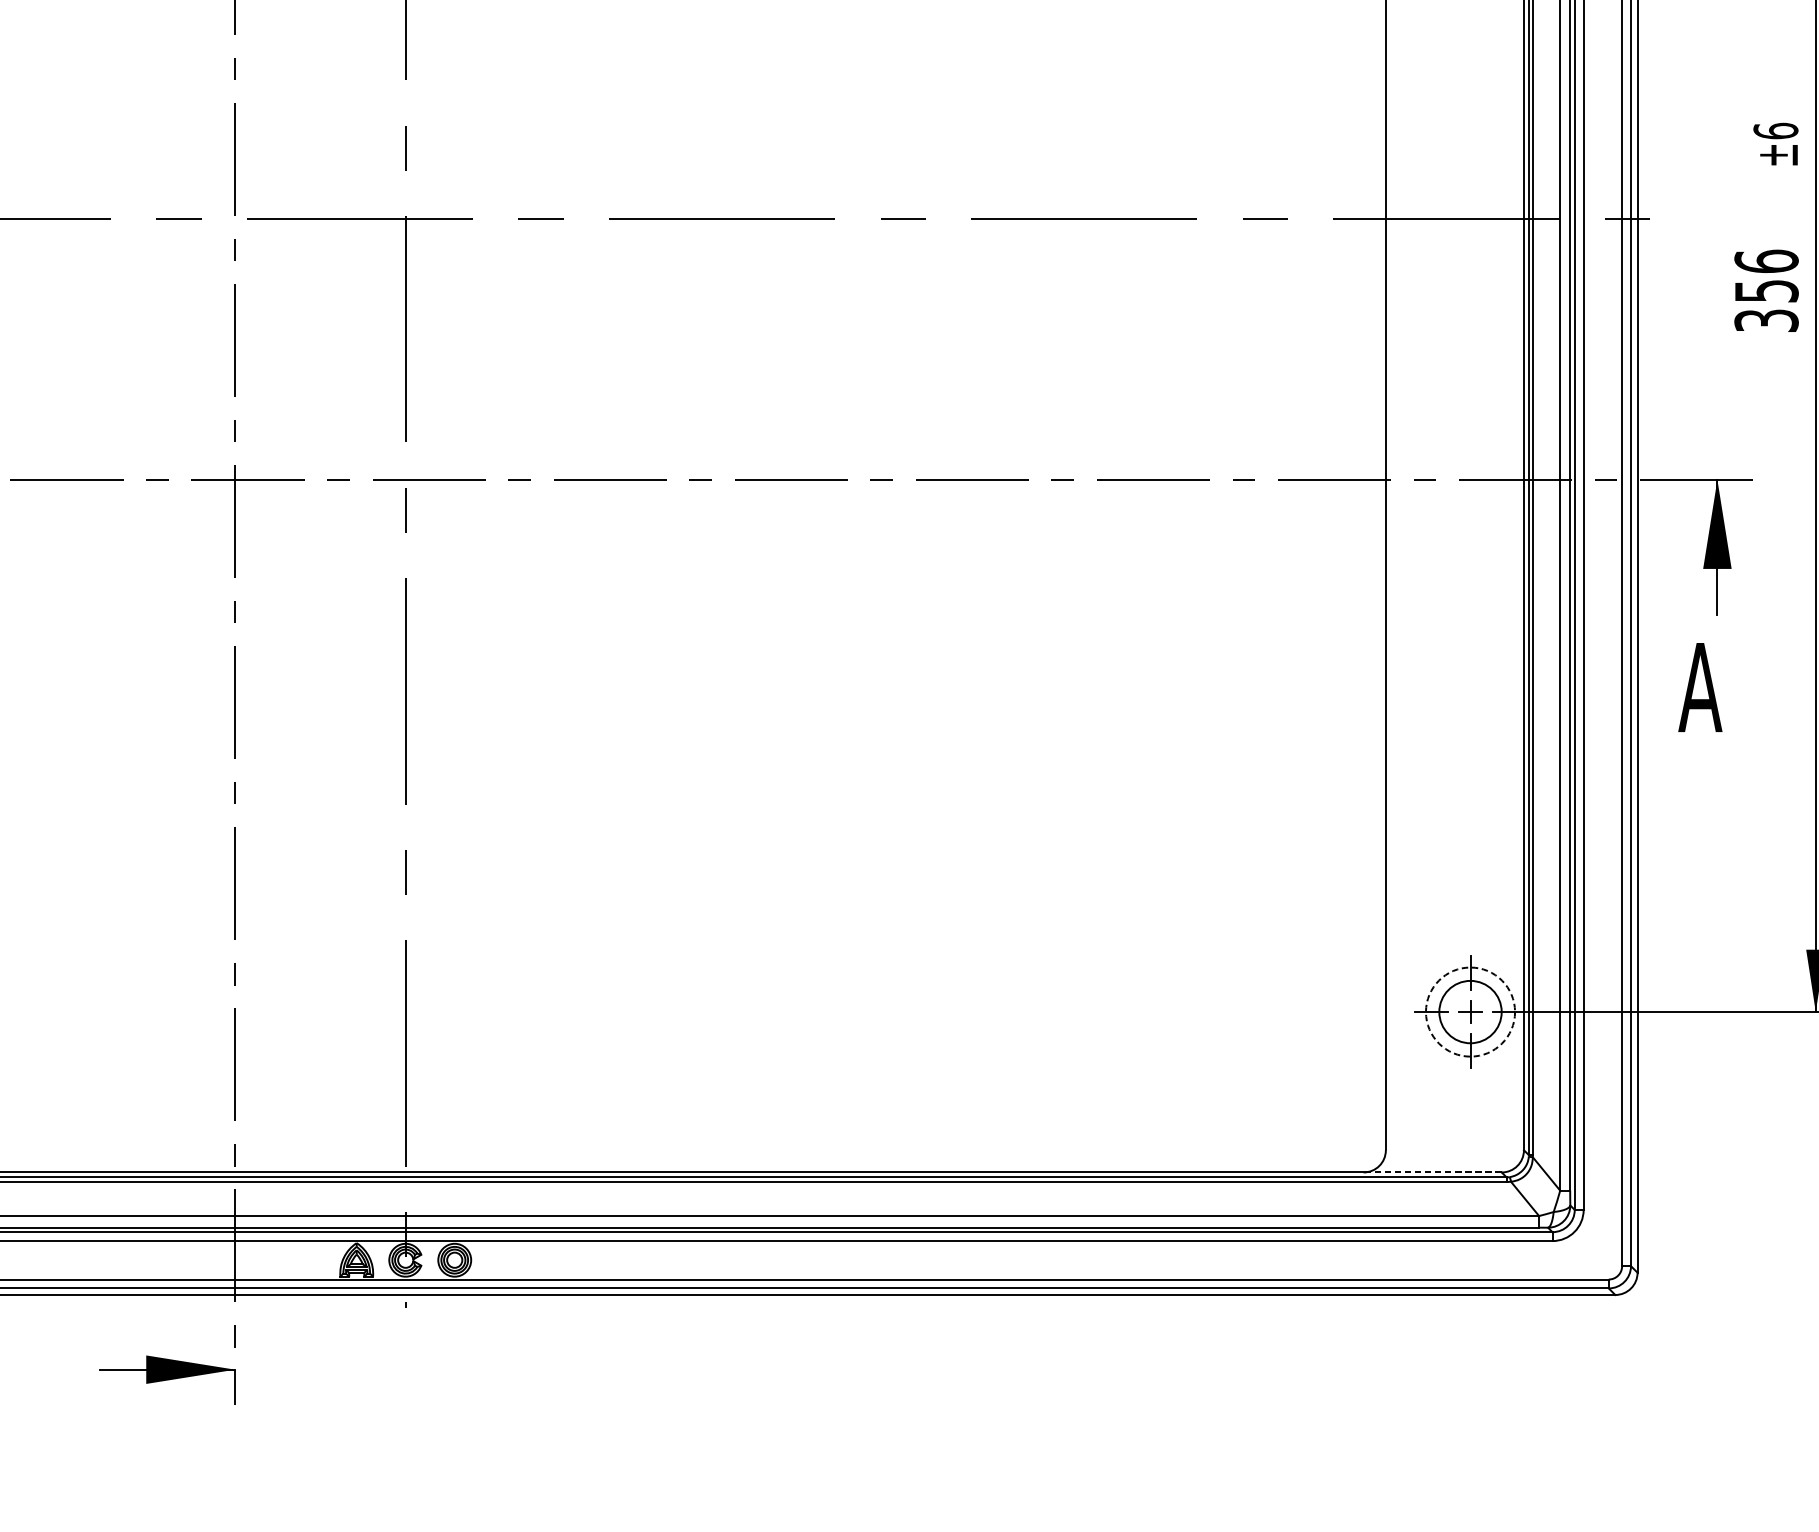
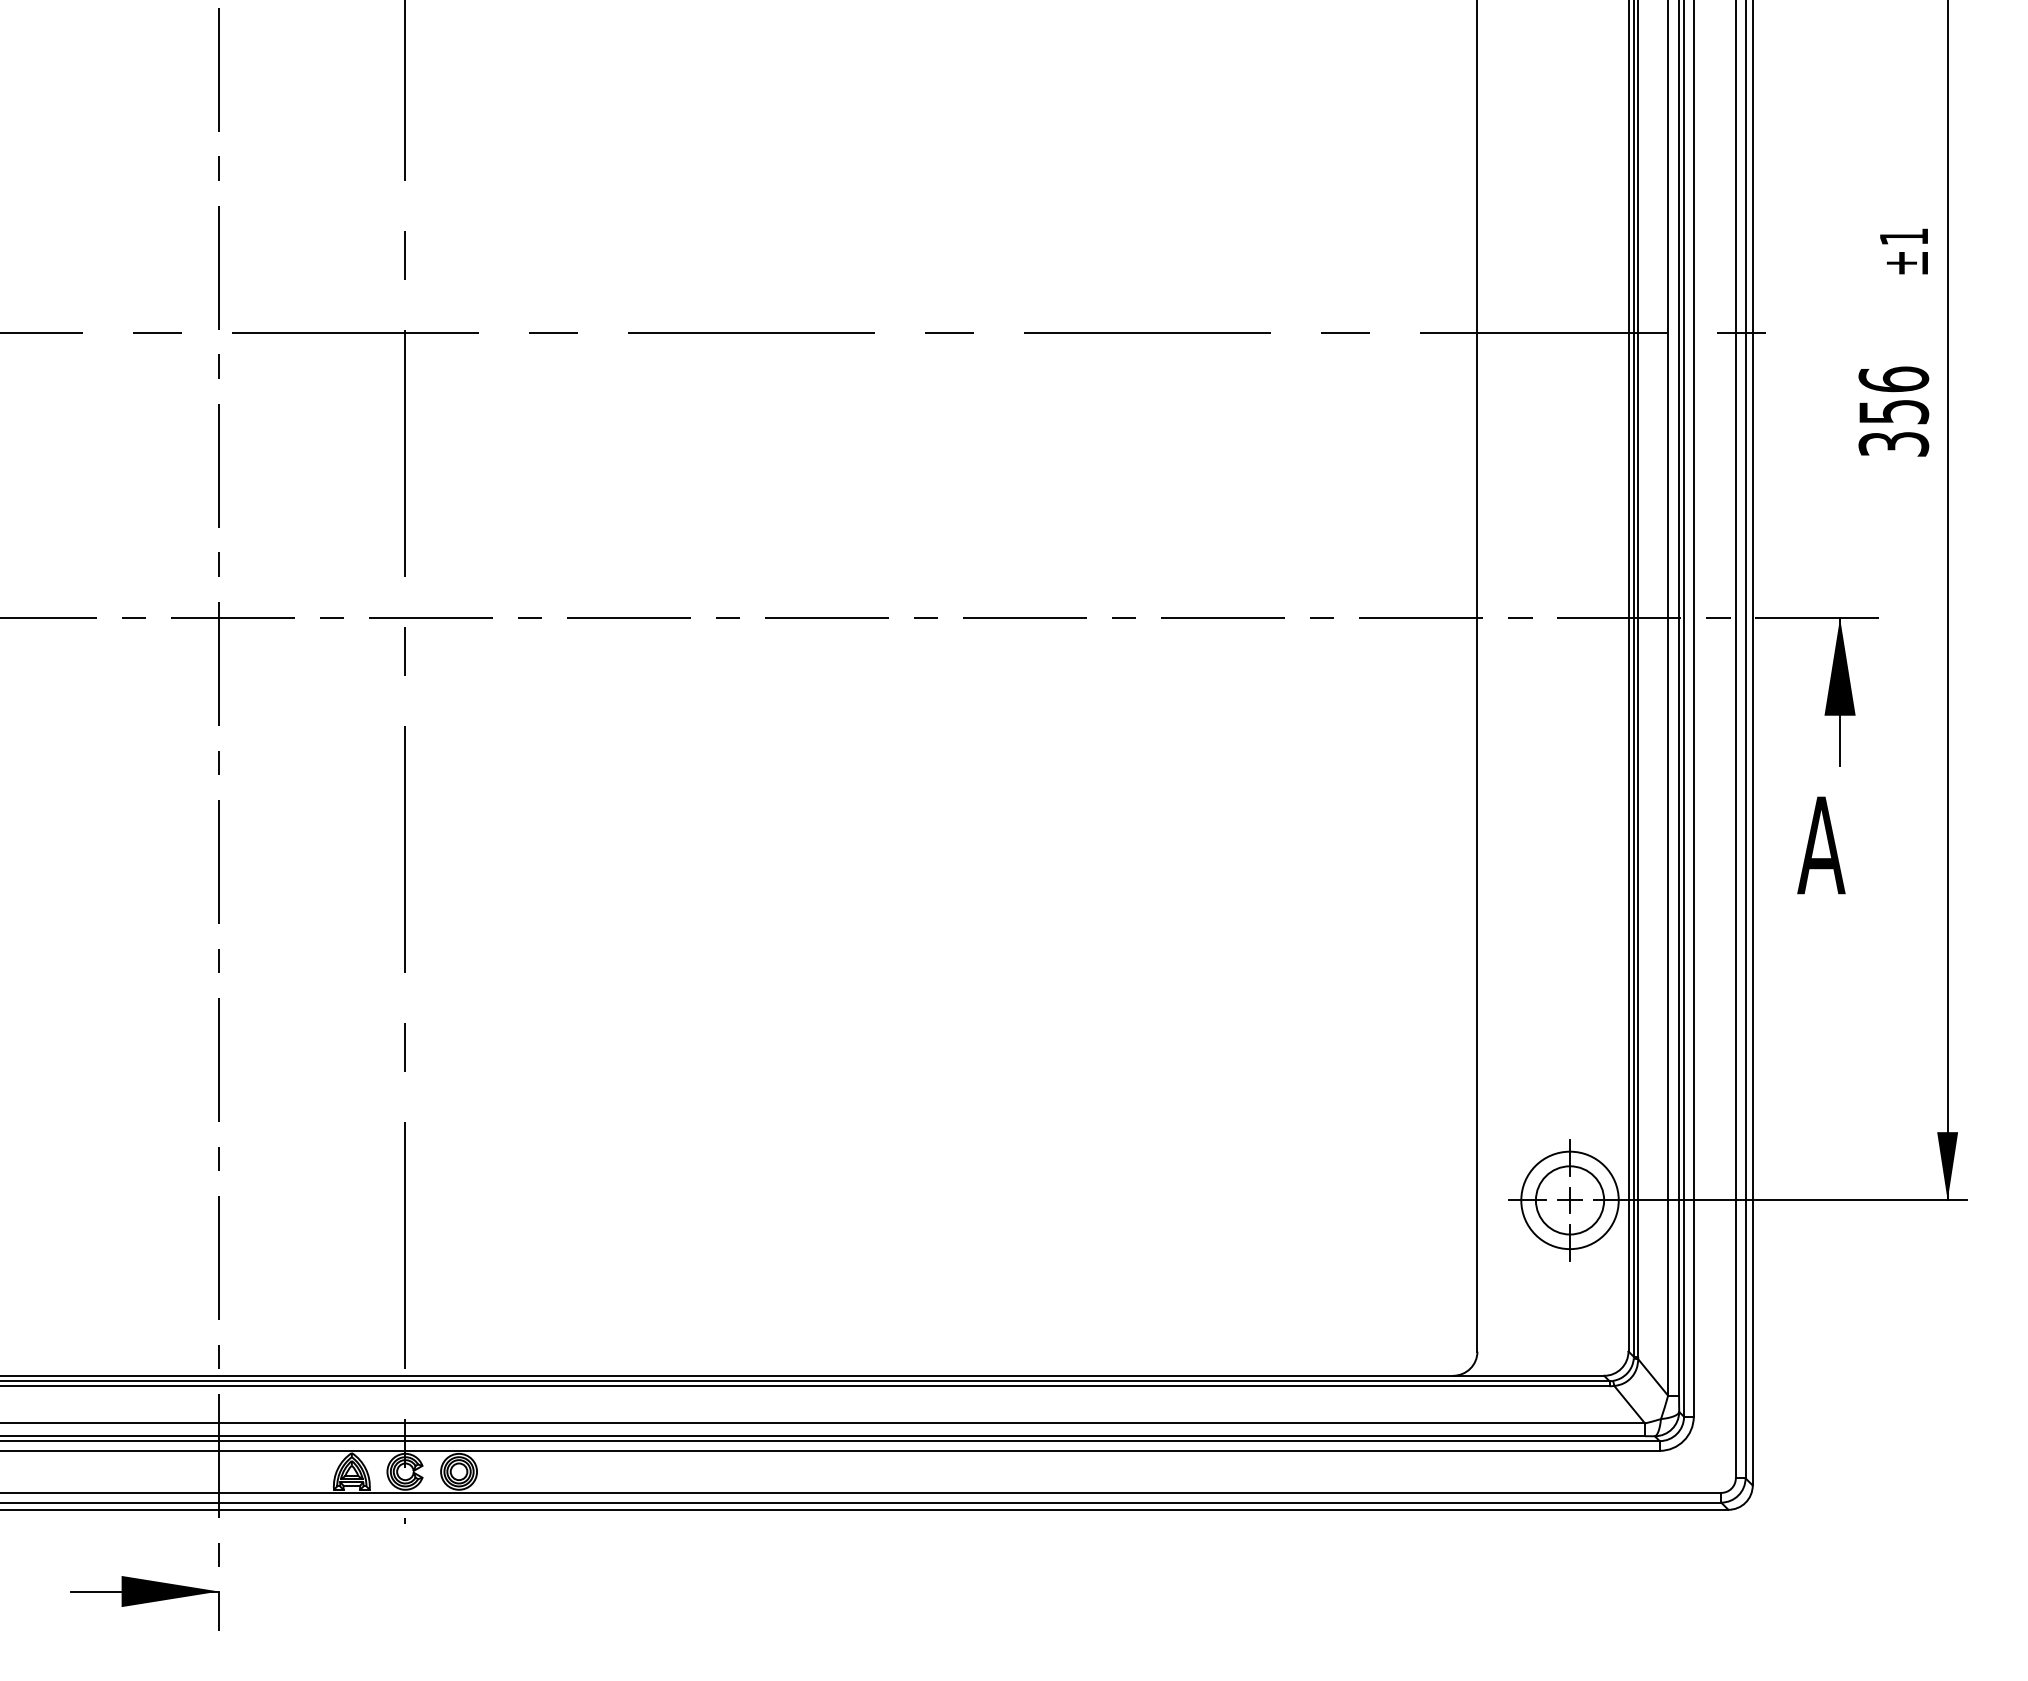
text: (1775, 130) -> (1903, 236), ±6 -> ±1
circle: (1470, 1012) -> (1569, 1200), dashed -> solid
line: (1432, 1172) -> (1528, 1375), dashed -> solid

